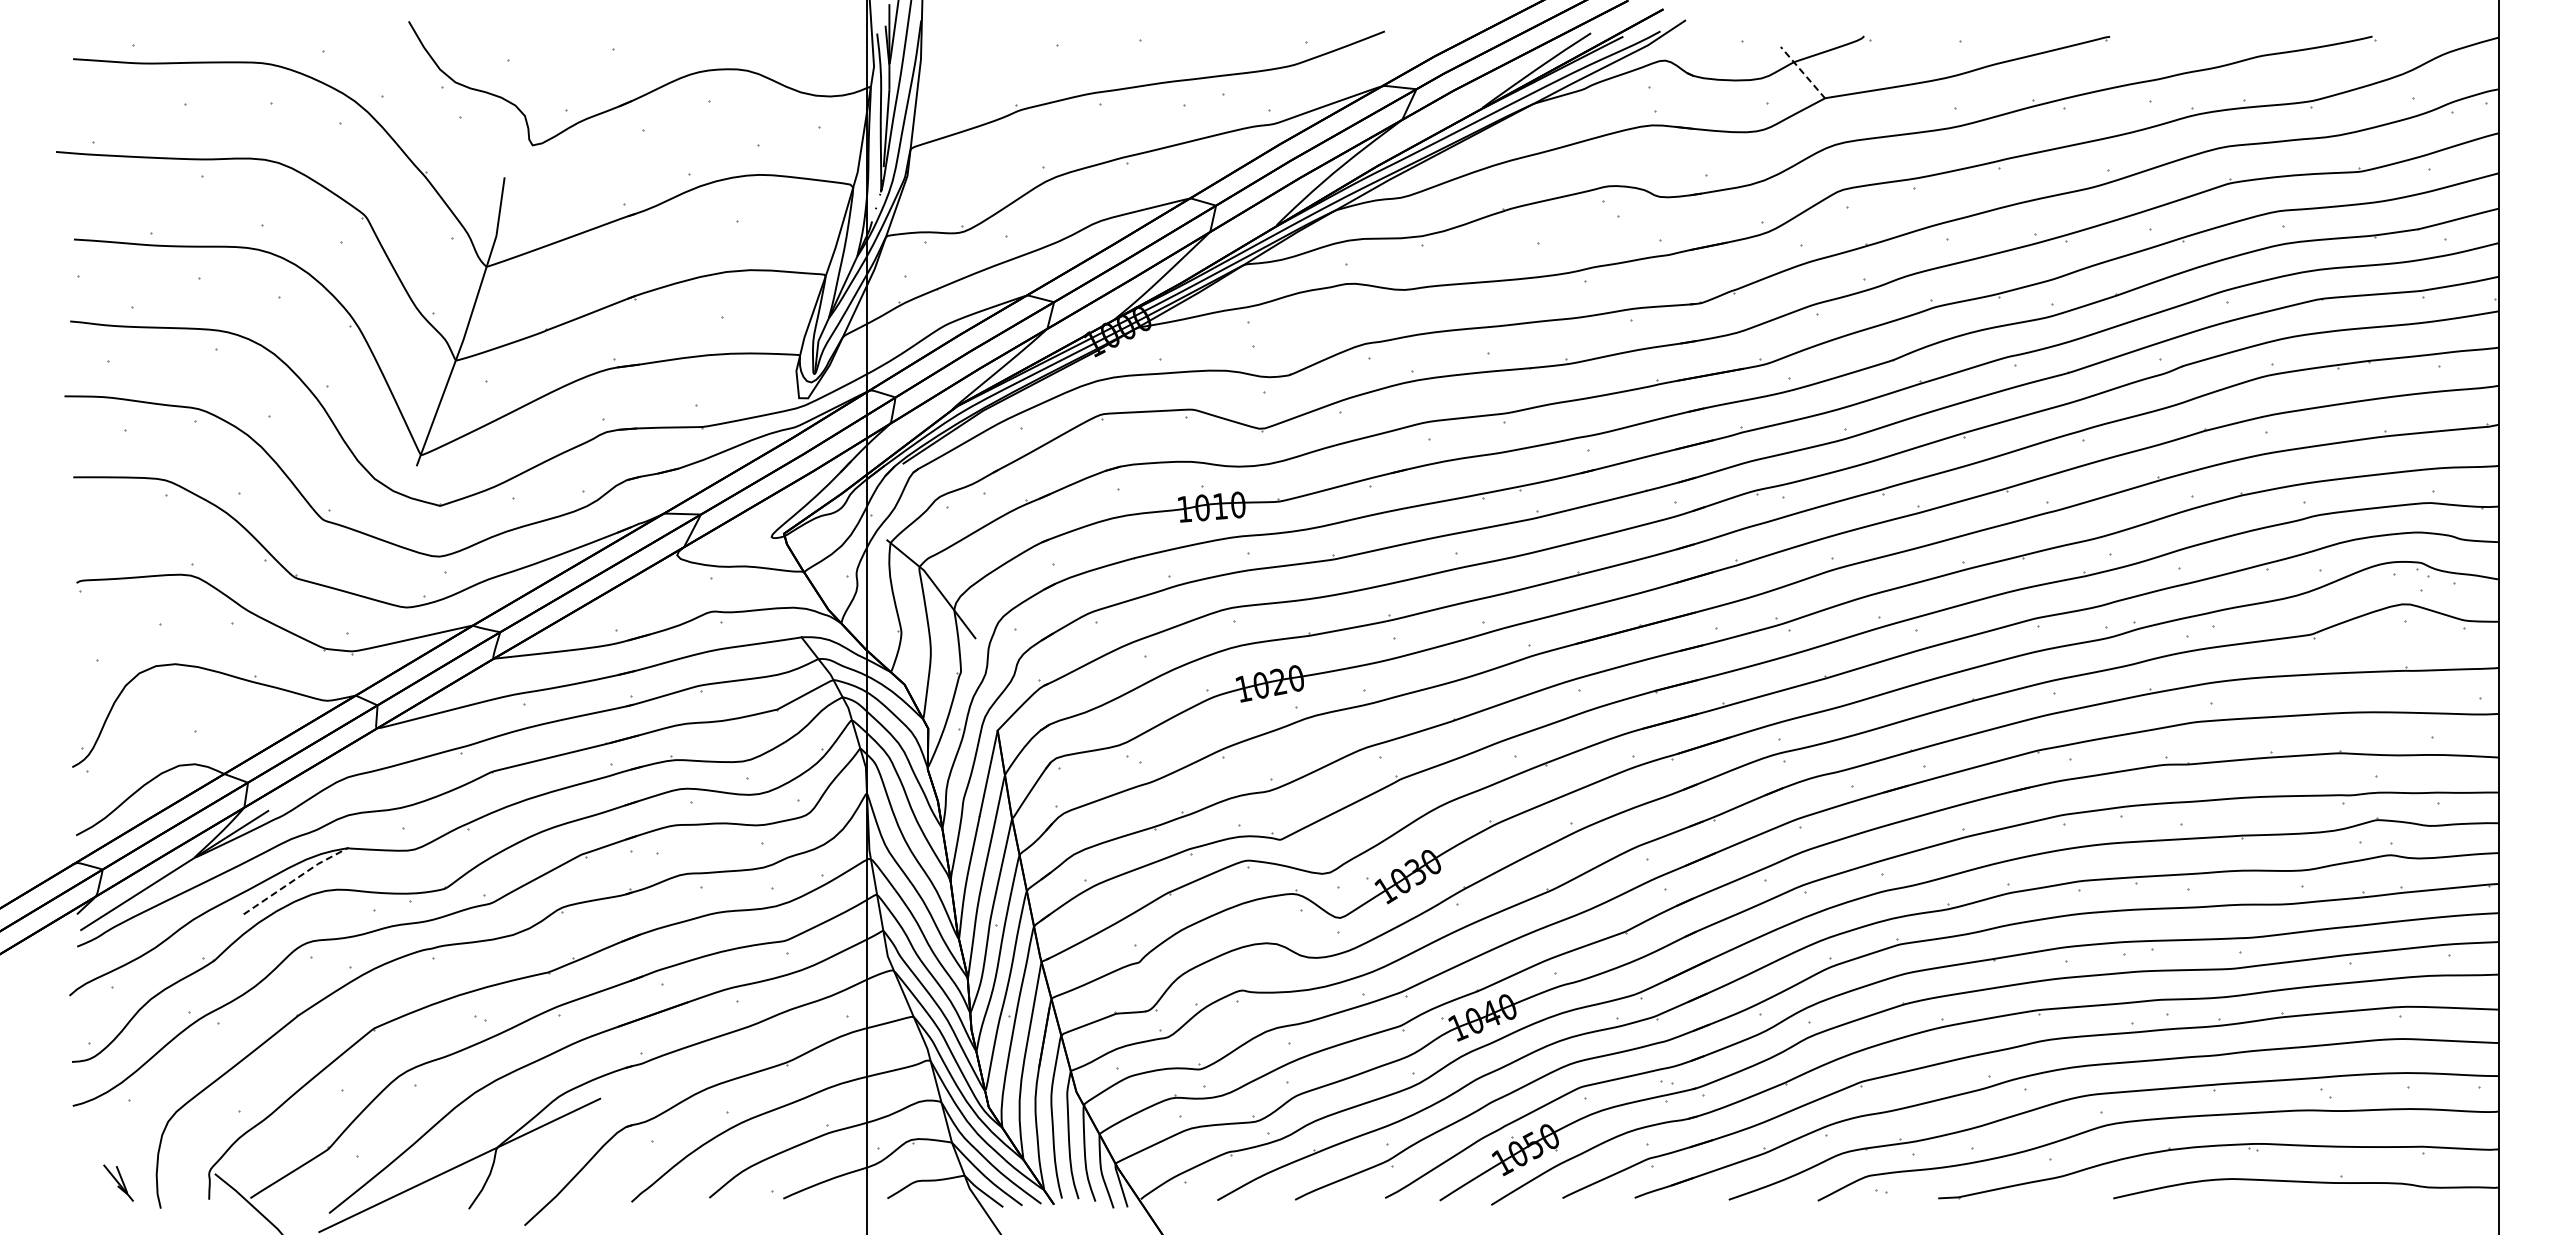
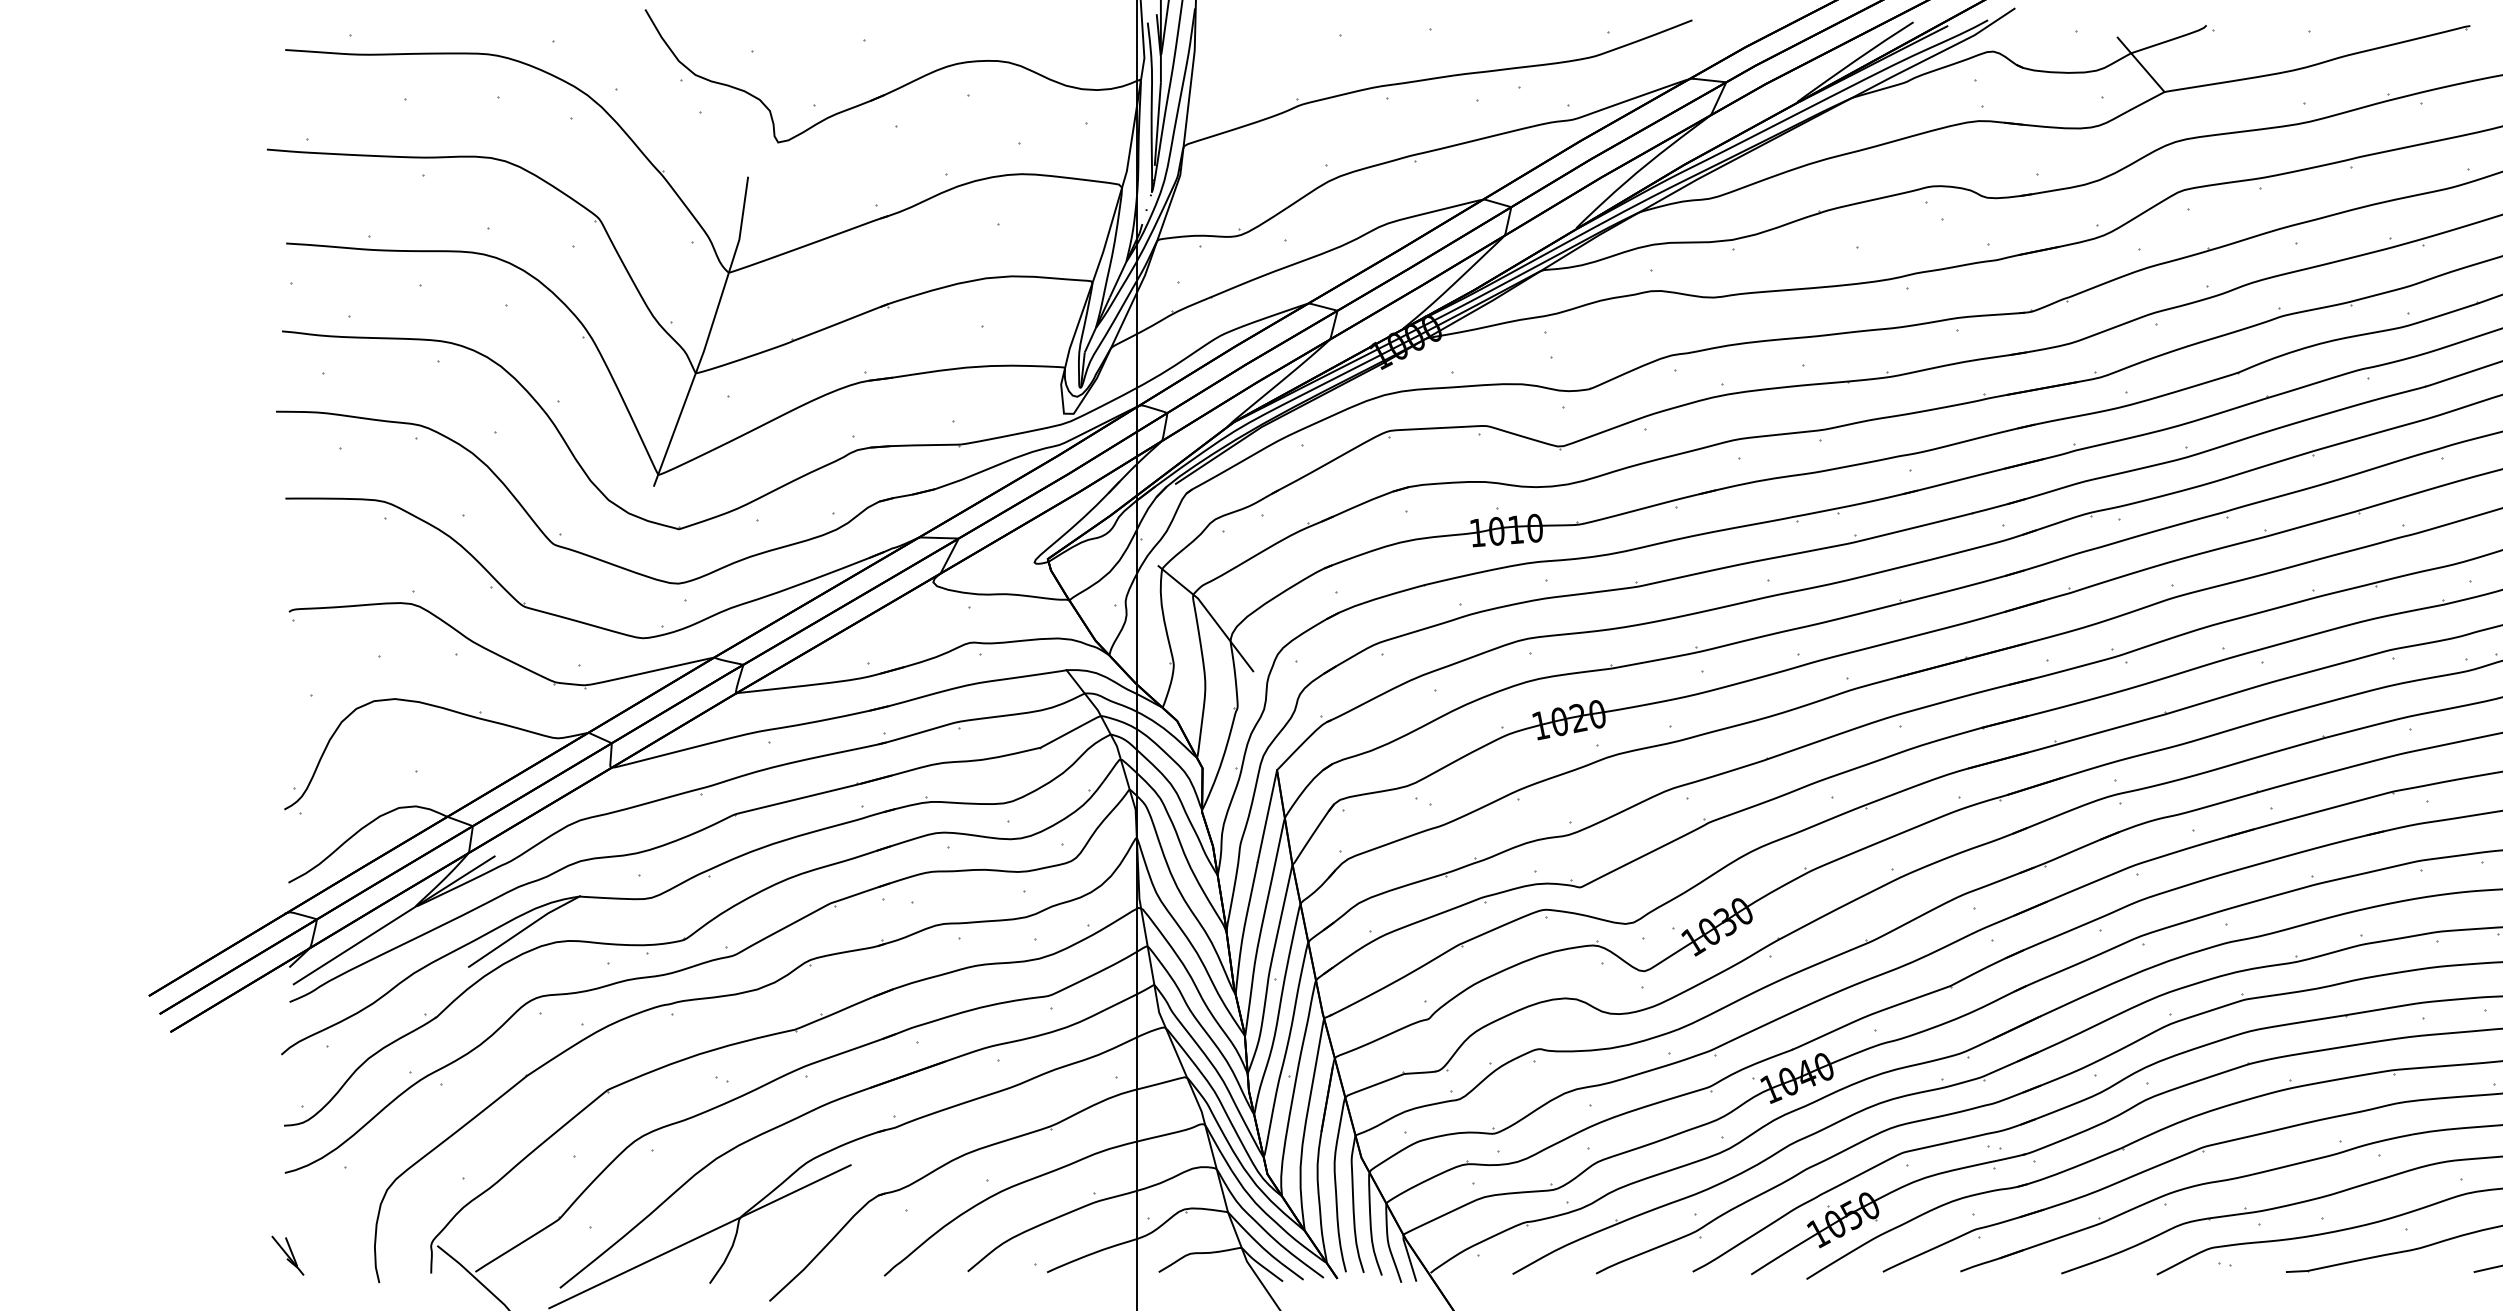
line: (1802, 72) -> (2140, 64), dashed -> solid
line: (296, 878) -> (524, 928), dashed -> solid
part: (118, 1182) -> (287, 1255), moved

